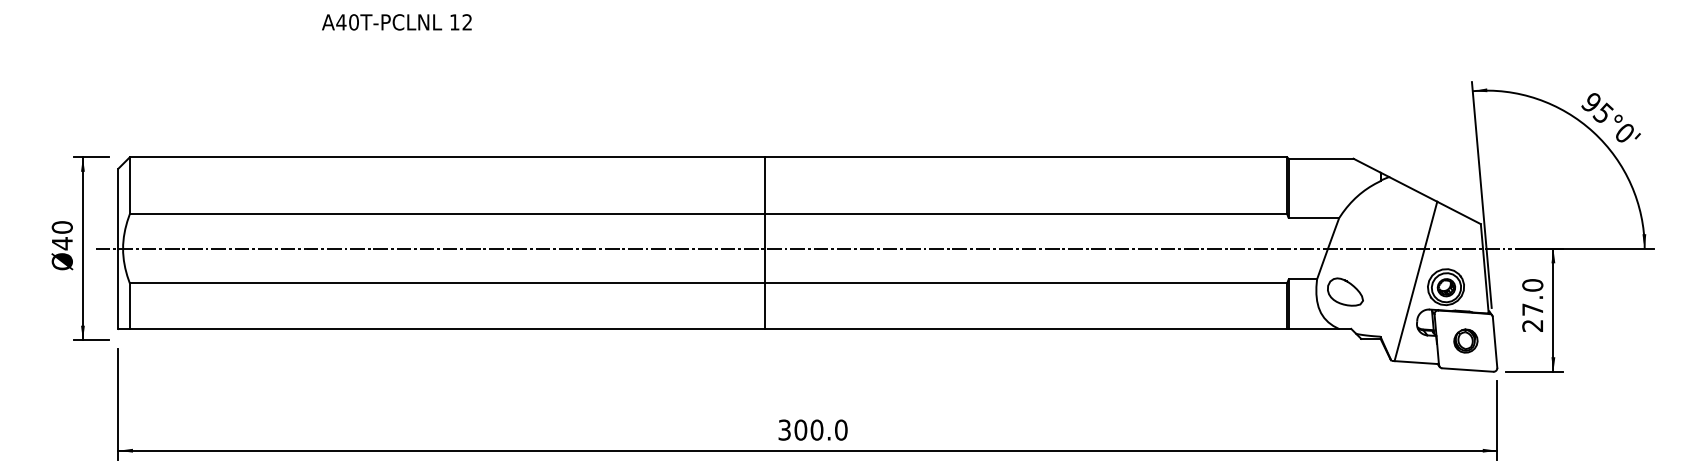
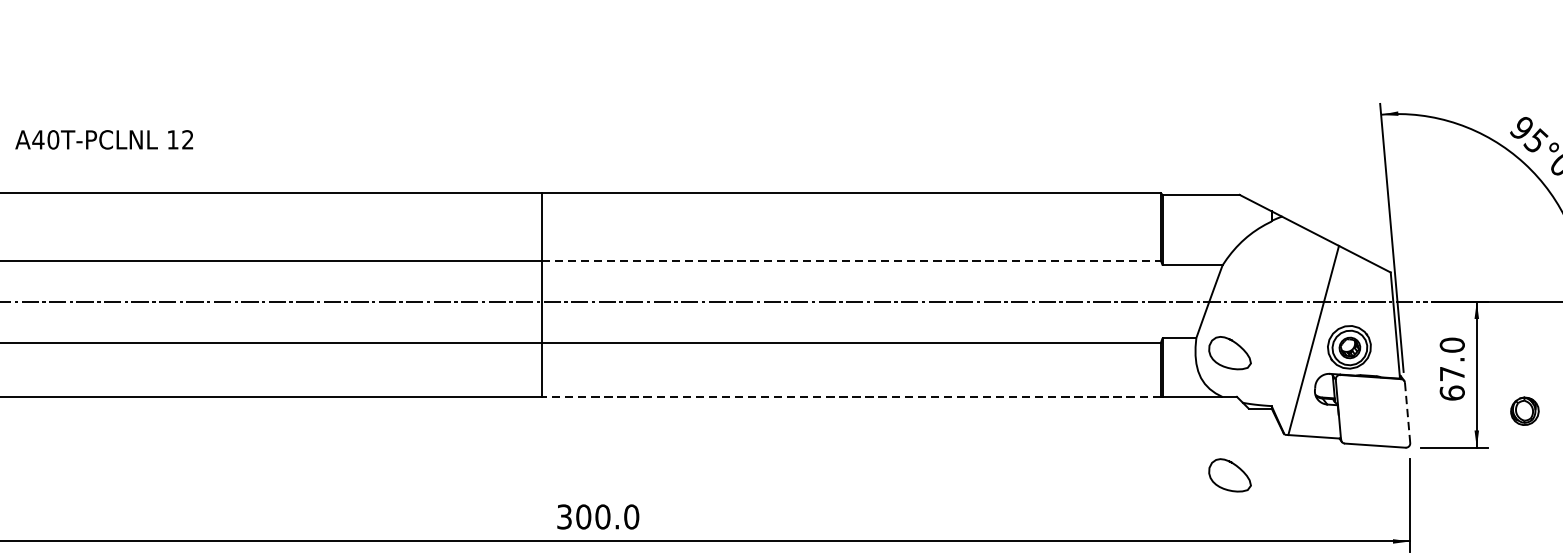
text: (396, 22) -> (103, 140), moved
line: (1026, 214) -> (851, 261), solid -> dashed
text: (1532, 325) -> (1452, 392), 27.0 -> 67.0
line: (1026, 328) -> (851, 396), solid -> dashed
part: (1465, 340) -> (1524, 410), moved
line: (1495, 342) -> (1408, 412), solid -> dashed
curve: (1349, 387) -> (1234, 466), added

